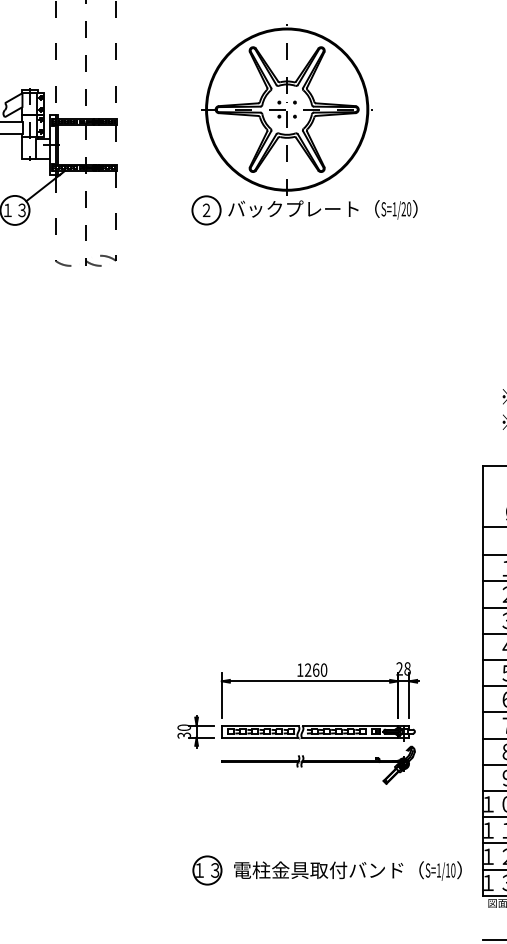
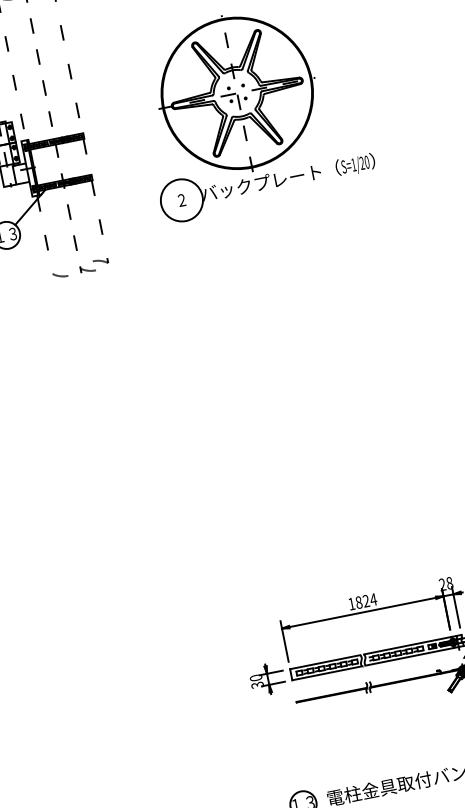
circle: (206, 210) -> (181, 200), size x1.6
text: (316, 669) -> (366, 600), 1260 -> 1824

